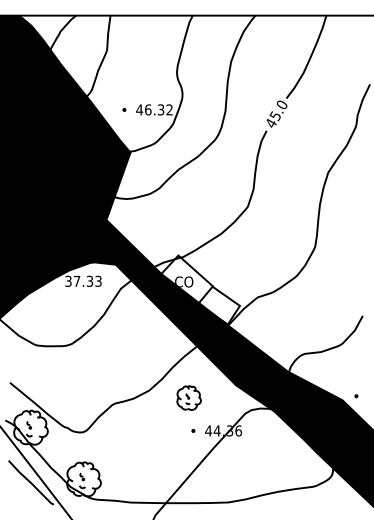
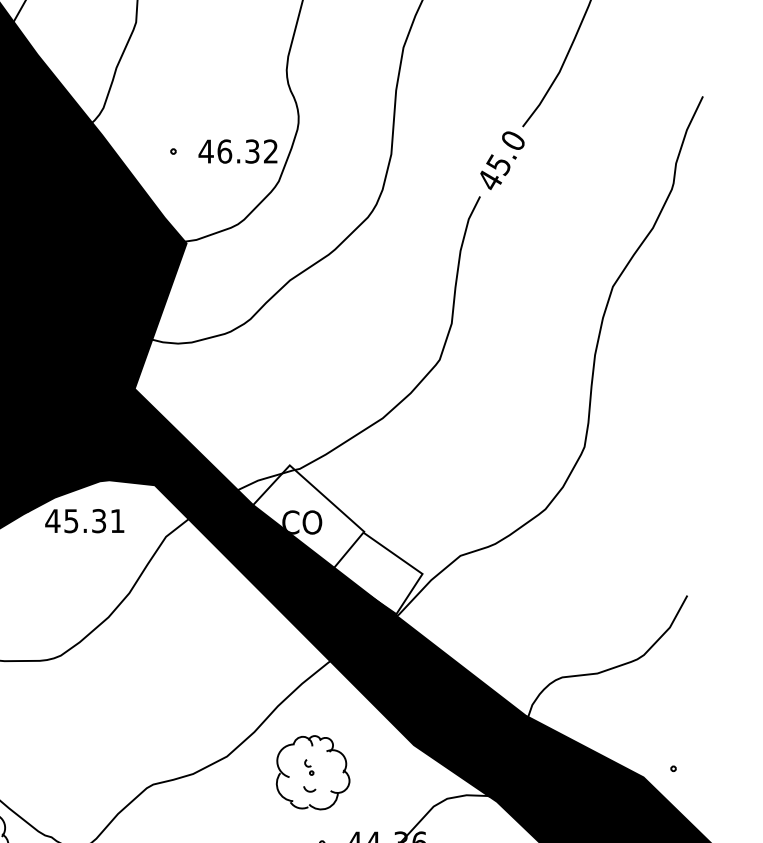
text: (83, 280) -> (85, 519), 37.33 -> 45.31
part: (188, 397) -> (311, 771), size x1.43

